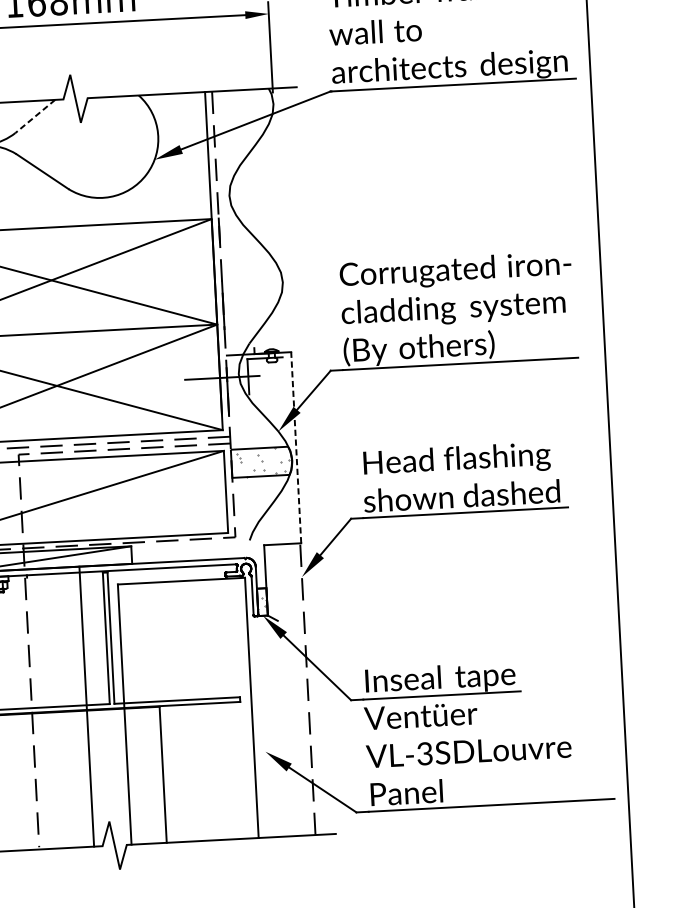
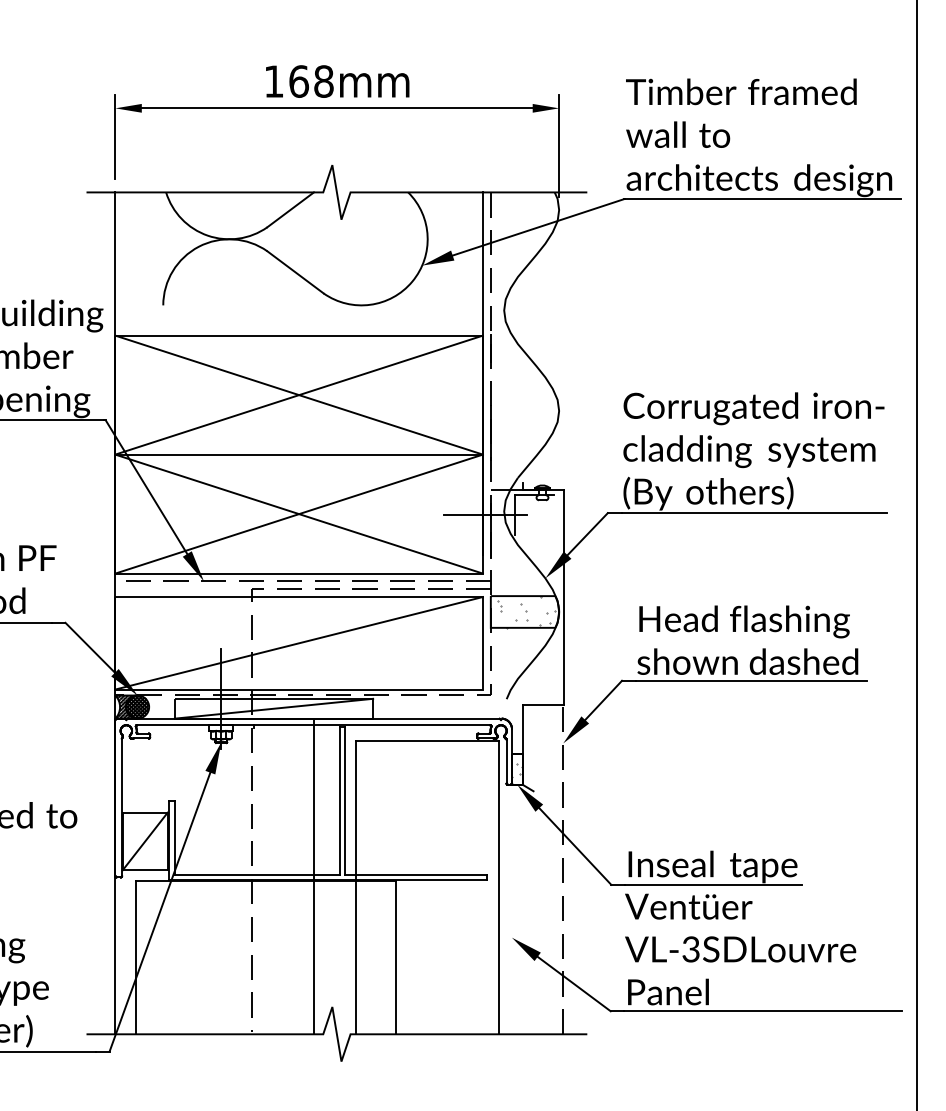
line: (35, 117) -> (290, 210), dashed -> solid
line: (296, 447) -> (564, 597), dashed -> solid

